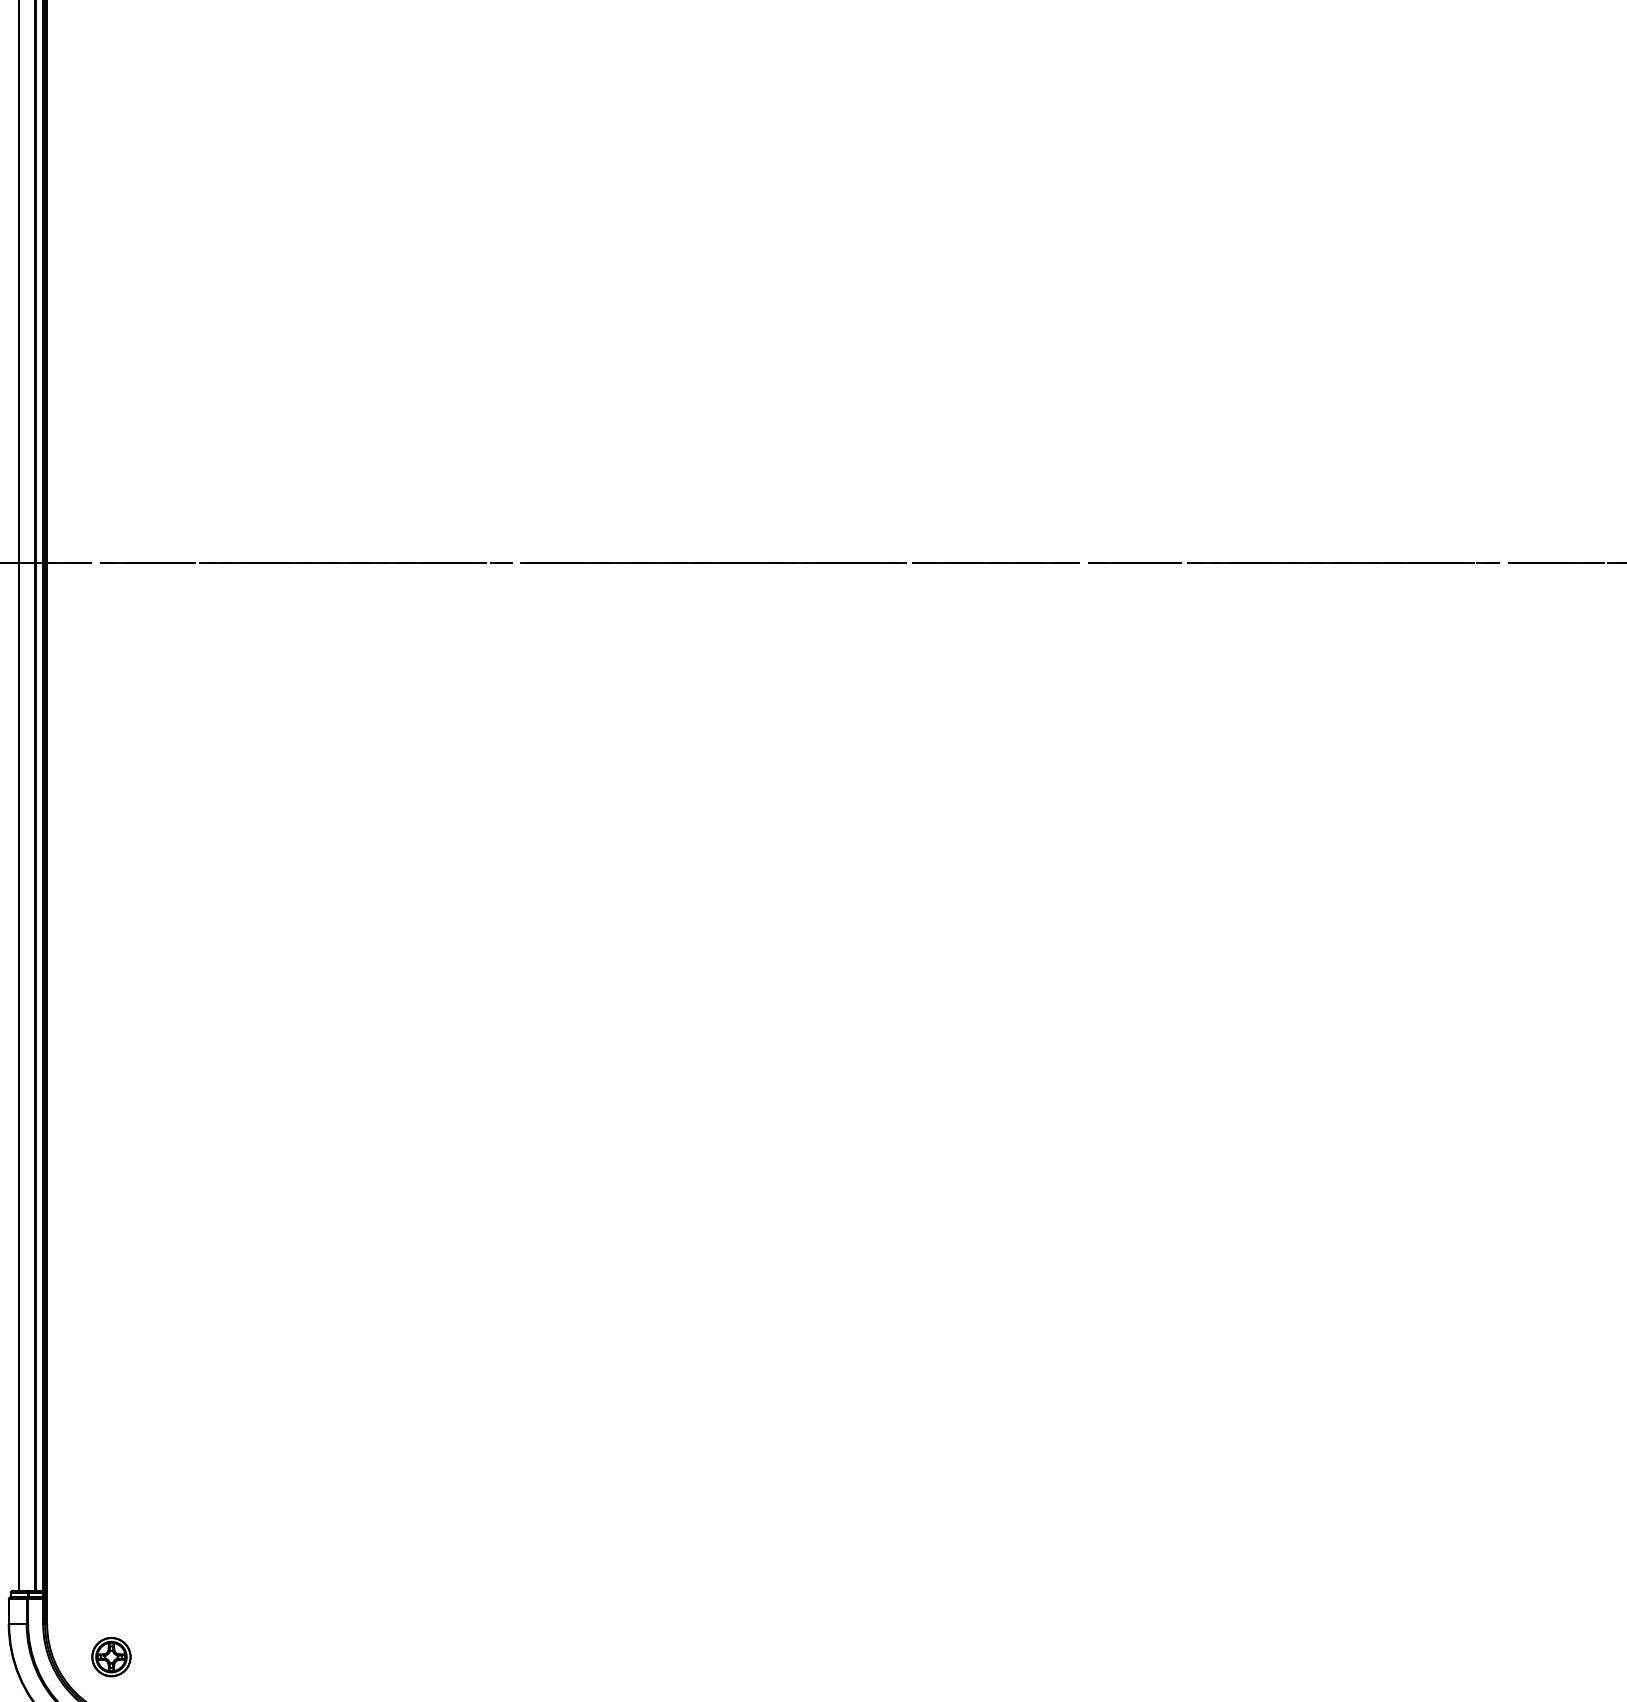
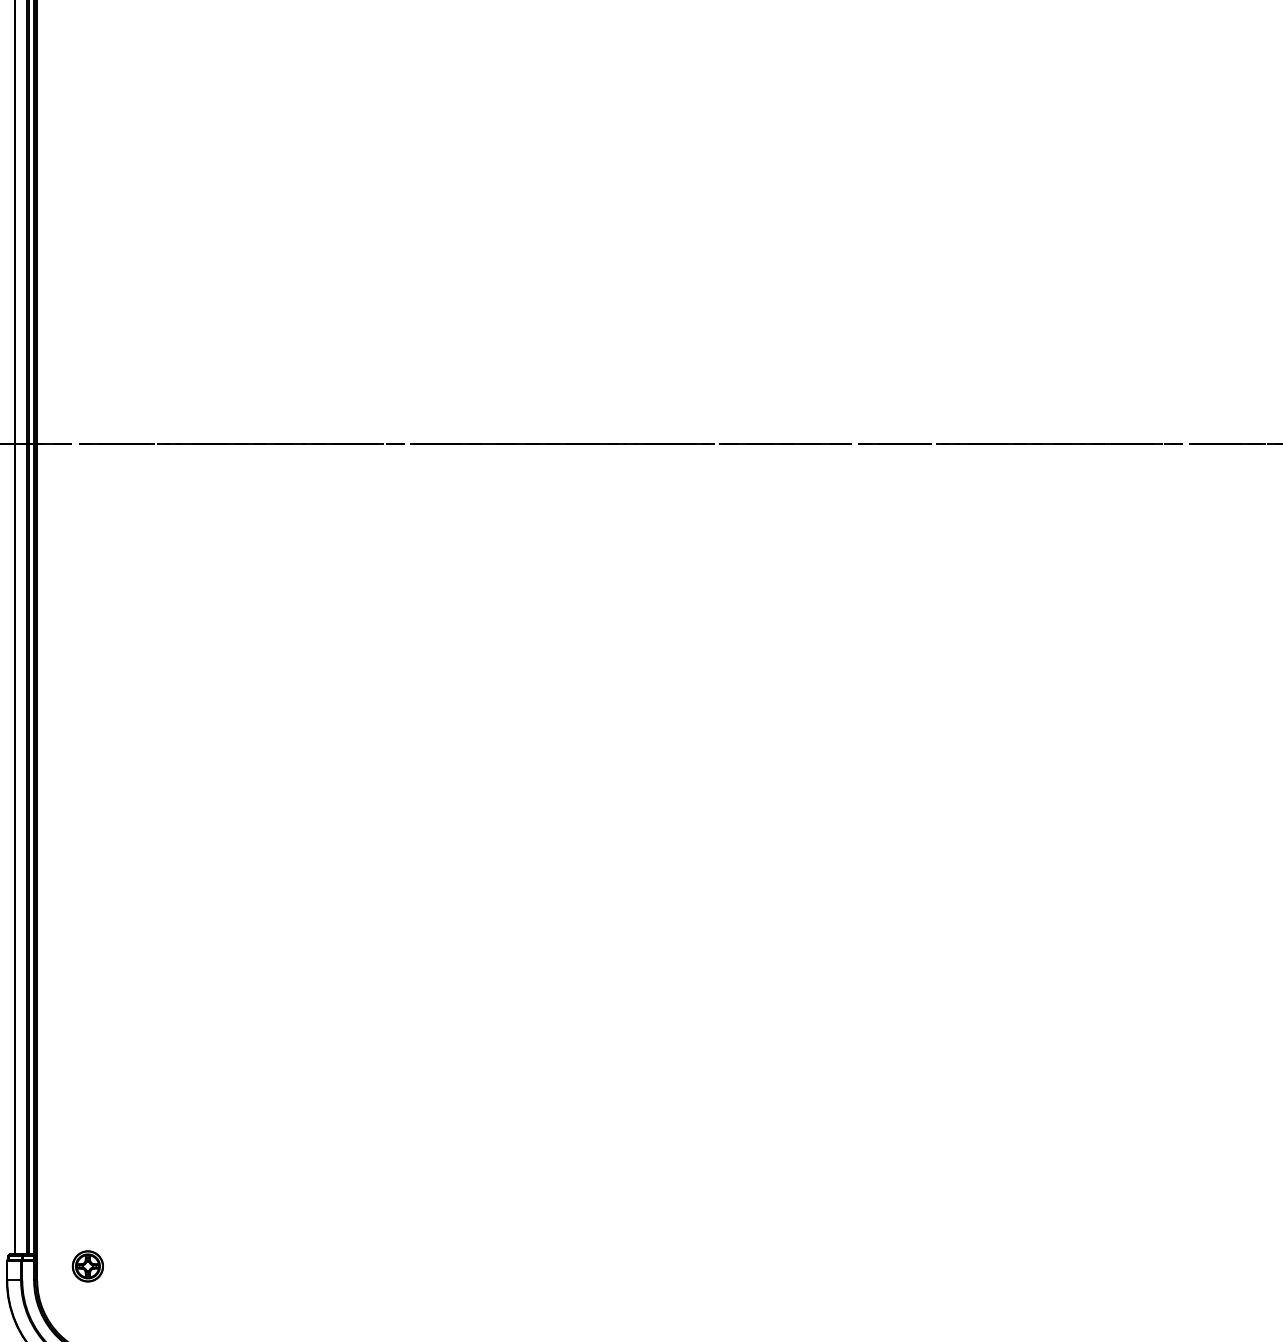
part: (111, 1657) -> (87, 1266), moved

